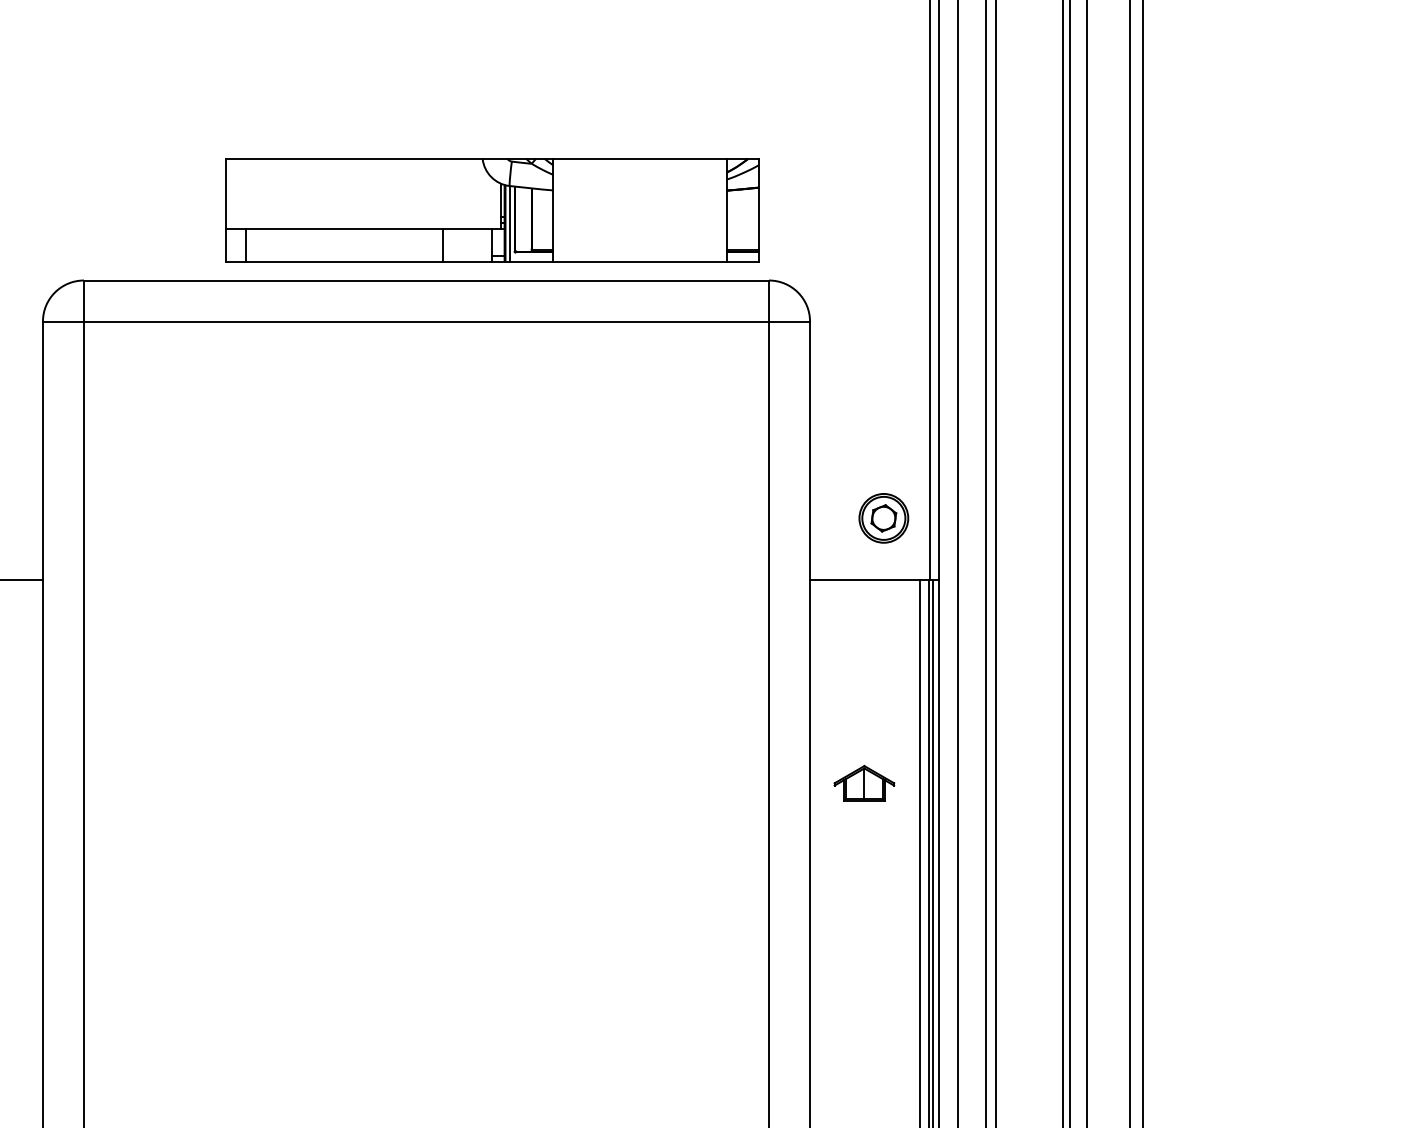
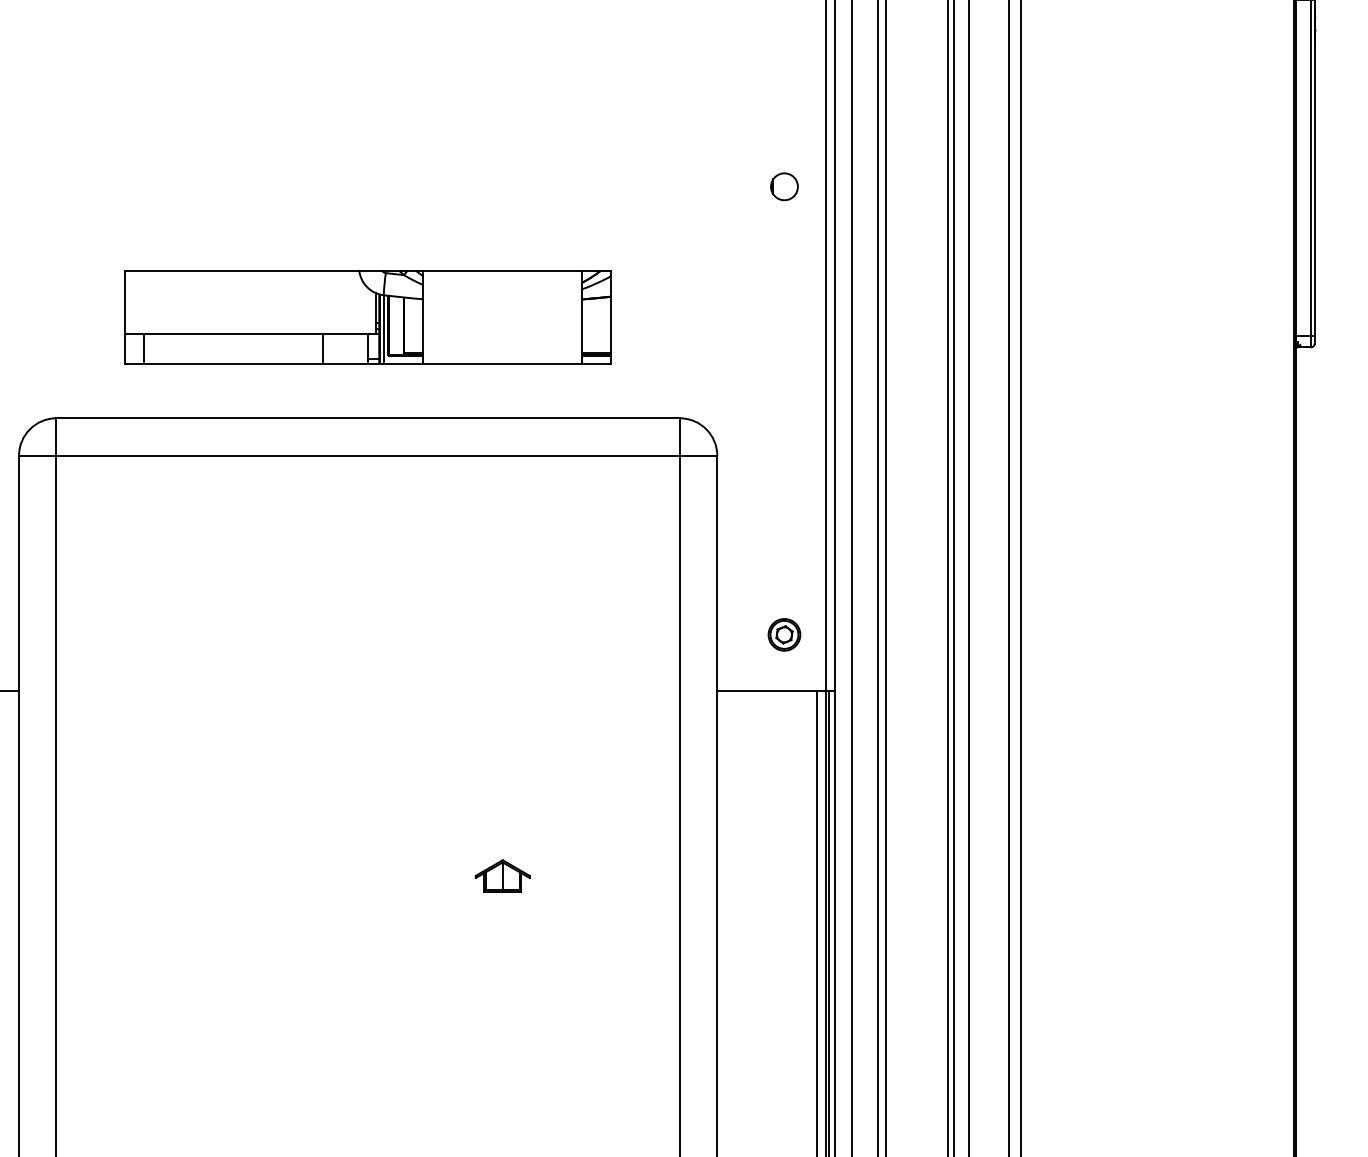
part: (883, 25) -> (784, 186), added
part: (491, 210) -> (367, 317), moved
part: (883, 518) -> (784, 634), size x0.71
part: (864, 782) -> (502, 875), moved

